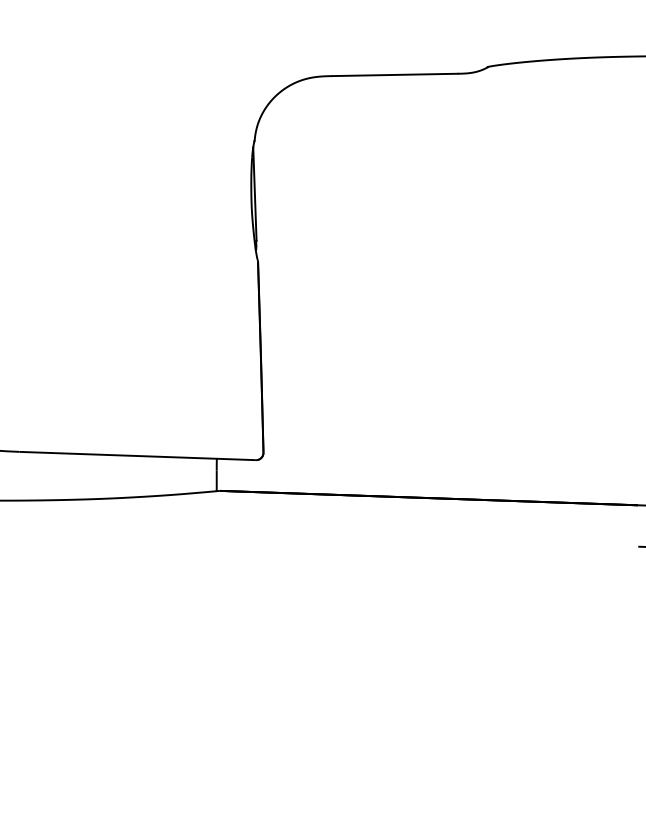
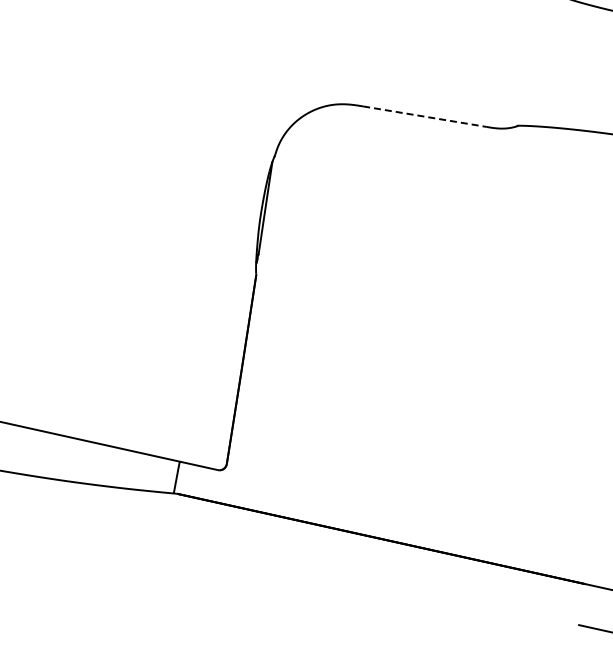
line: (395, 74) -> (425, 116), solid -> dashed

